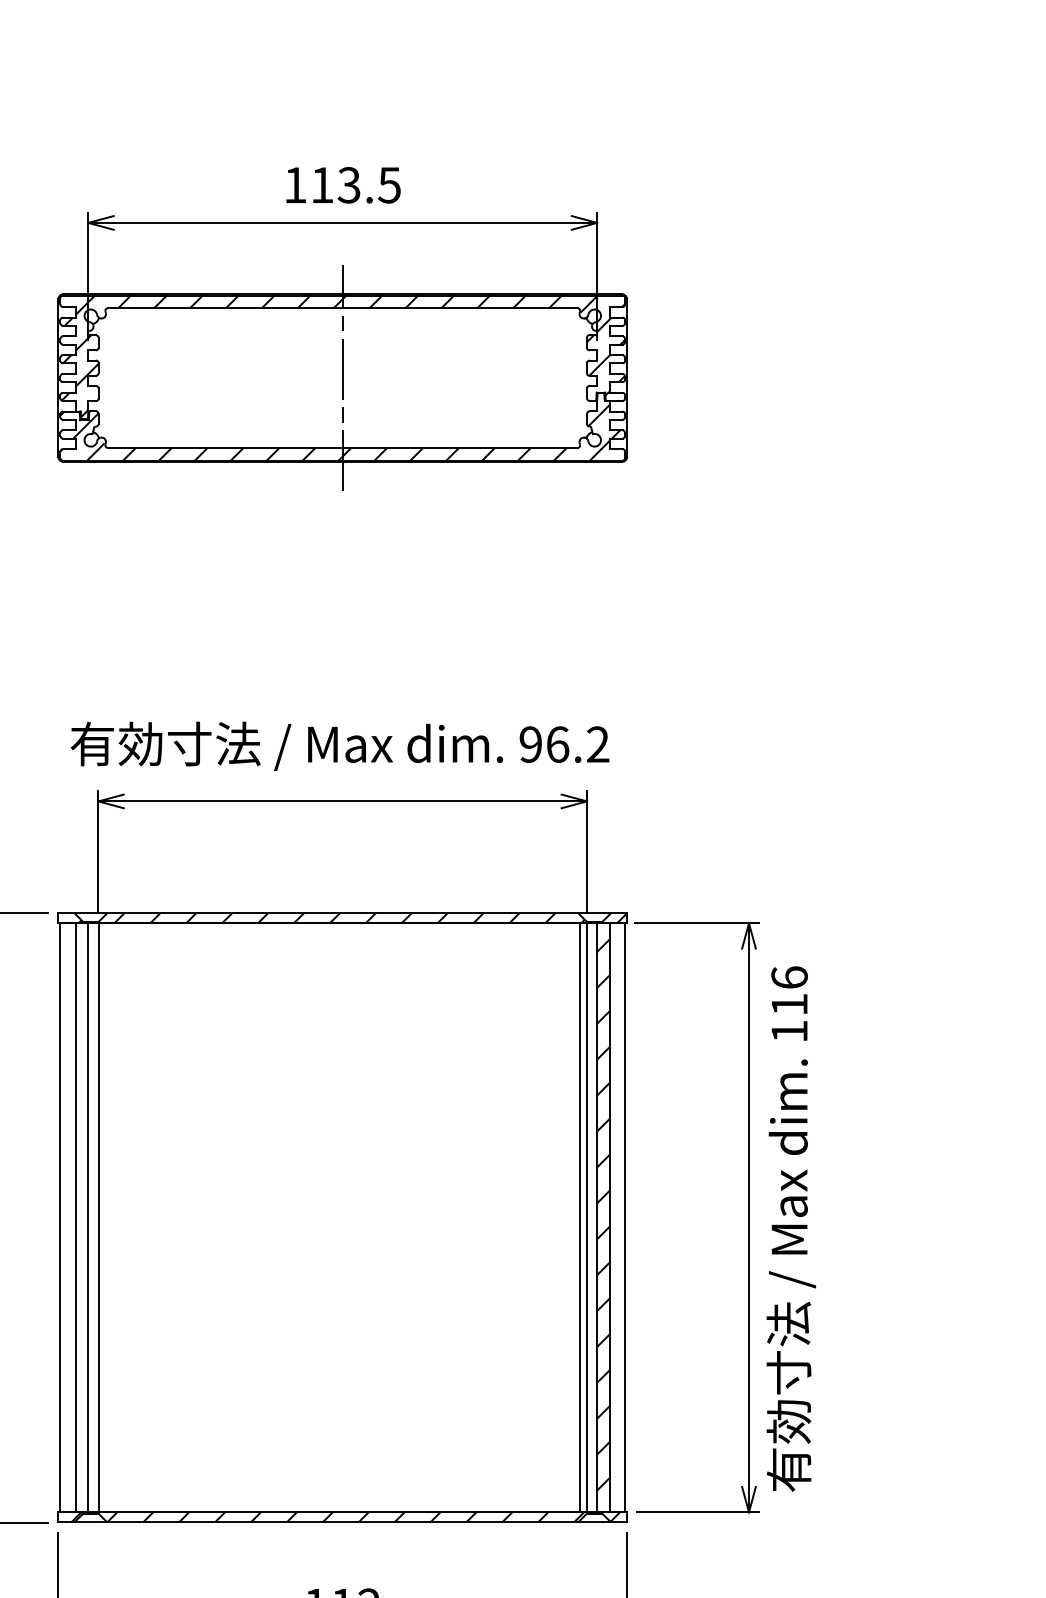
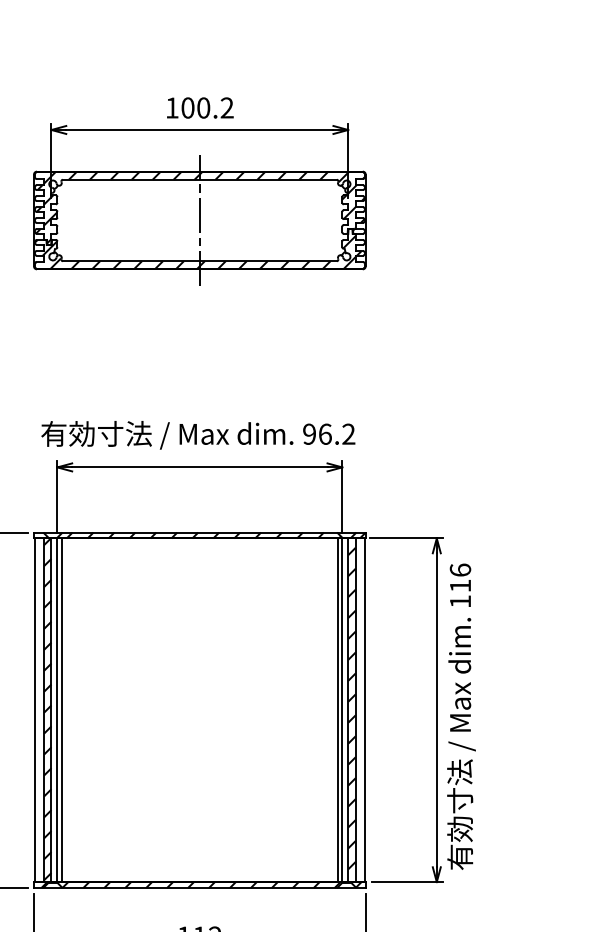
text: (355, 184) -> (207, 107), 113.5 -> 100.2
hatch: (81, 1216) -> (47, 709), added
line: (105, 1218) -> (61, 710), added

